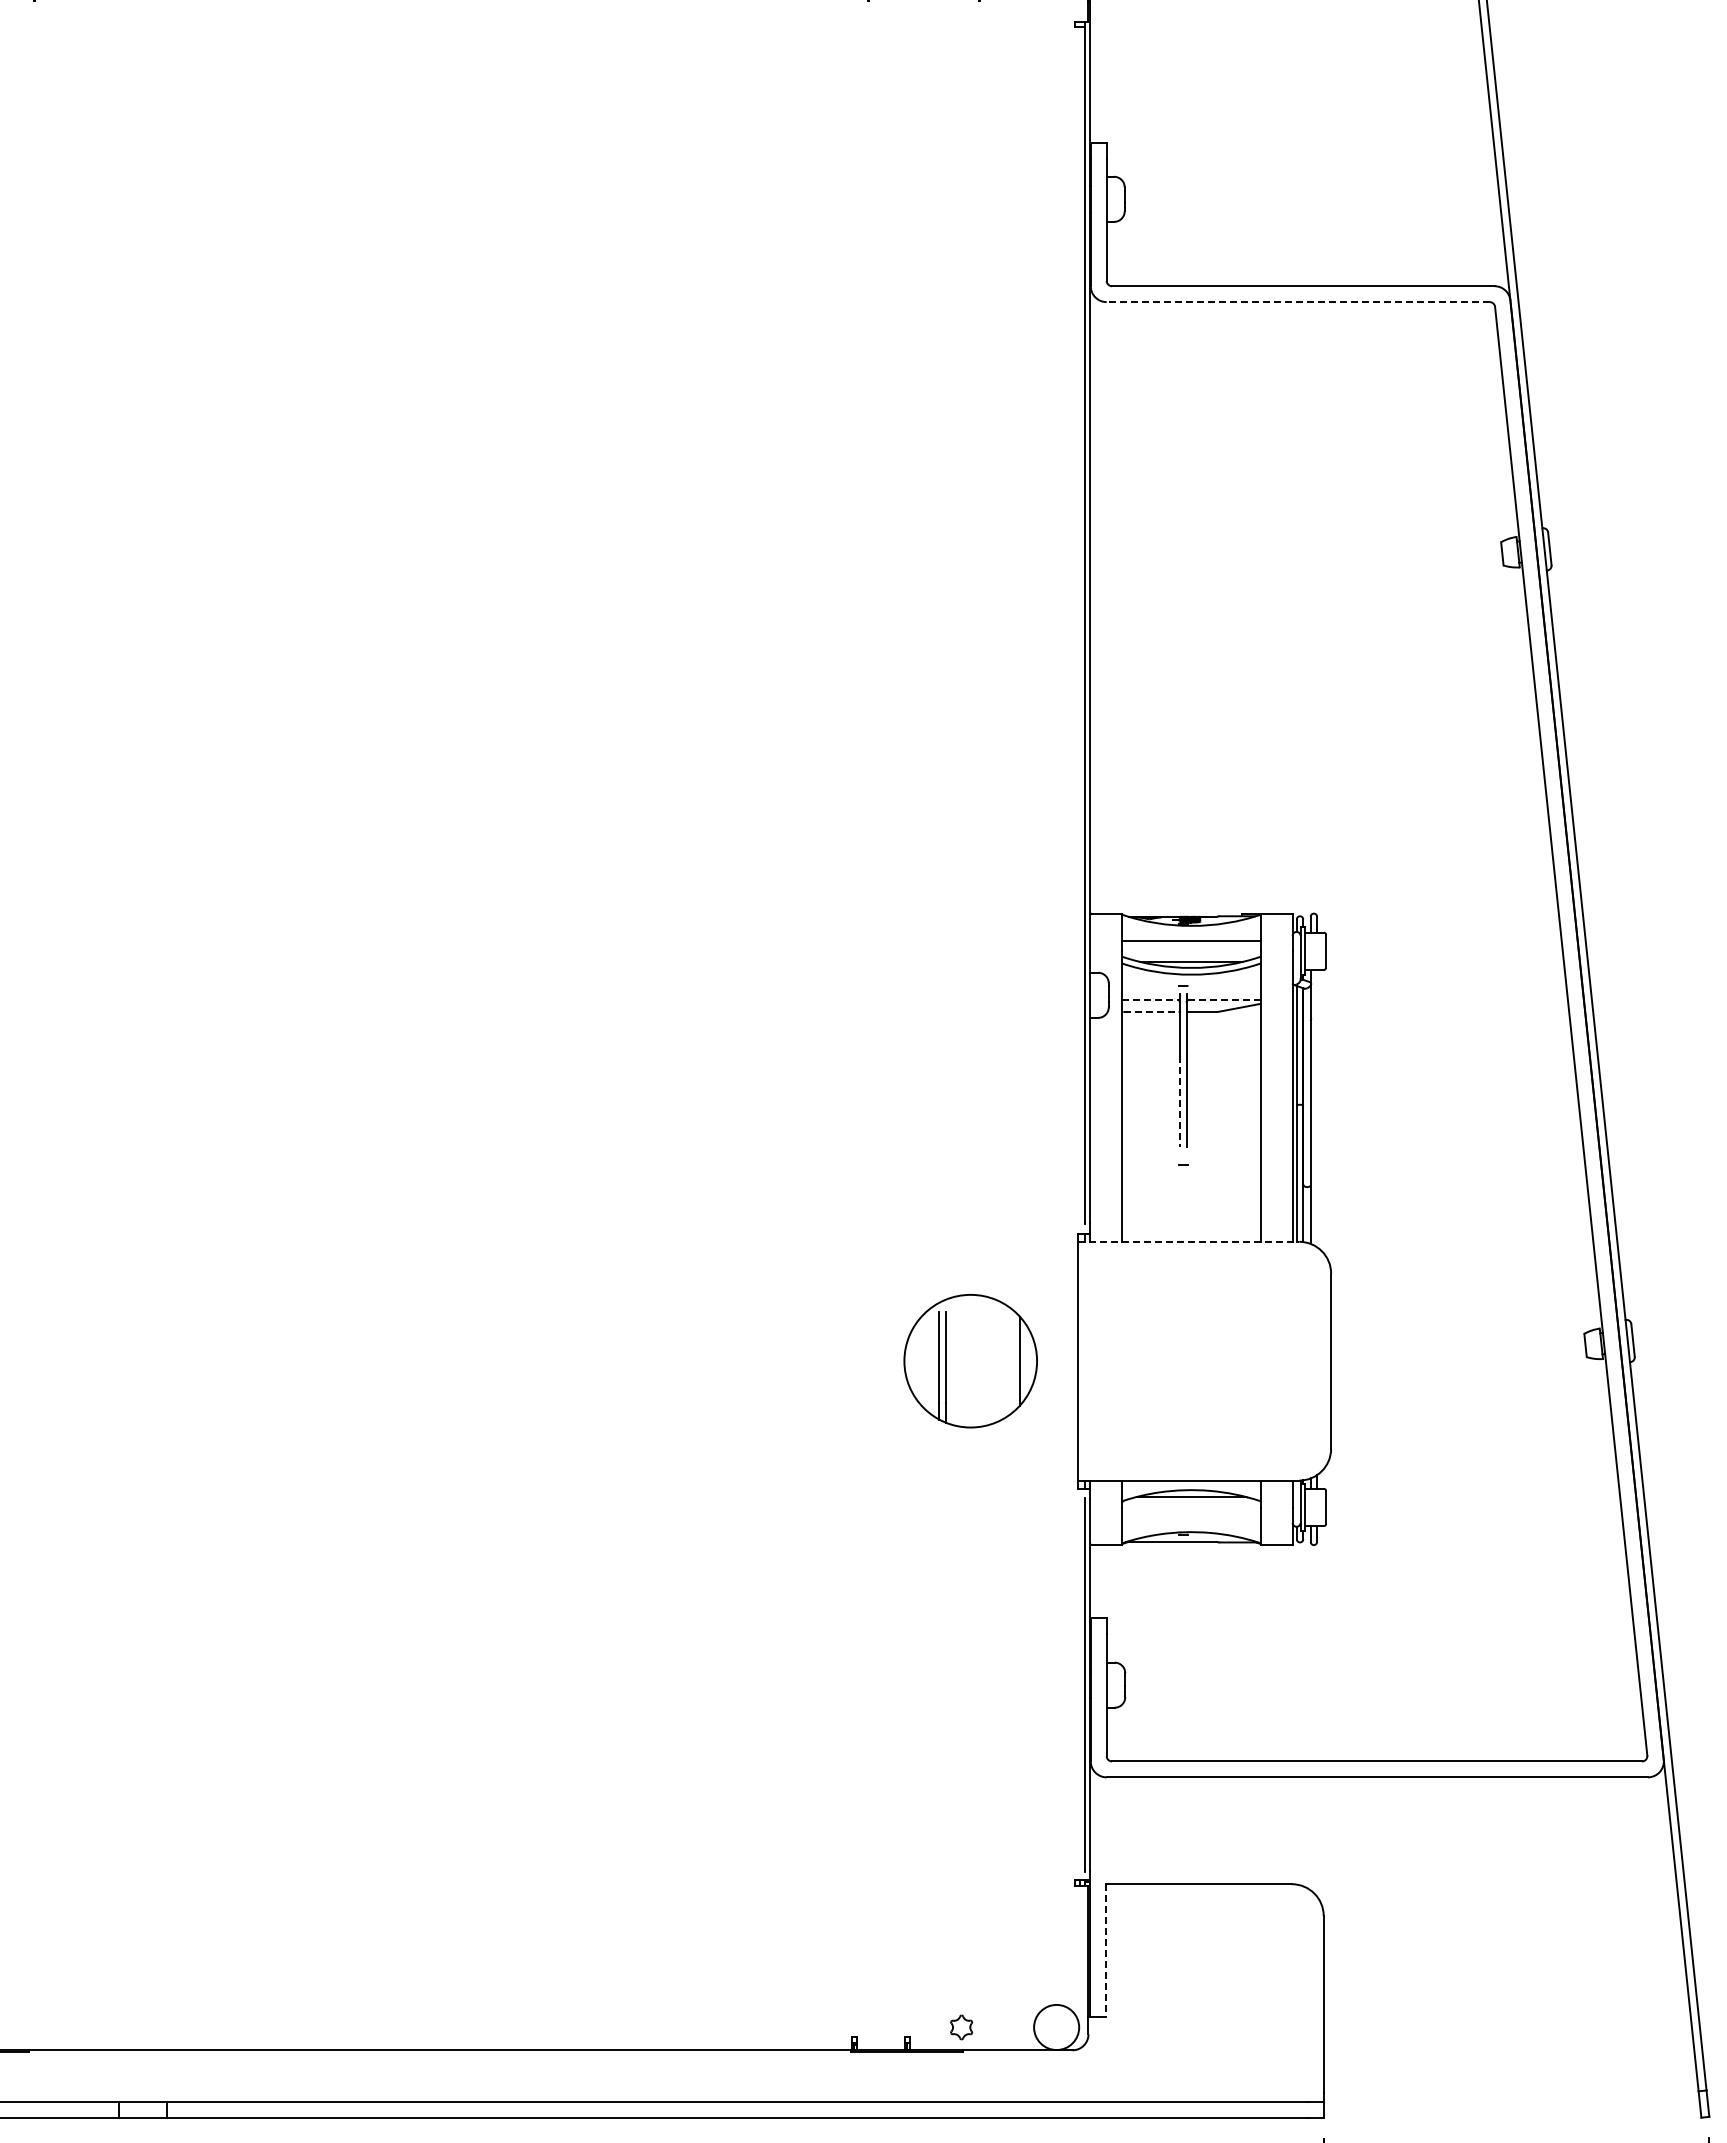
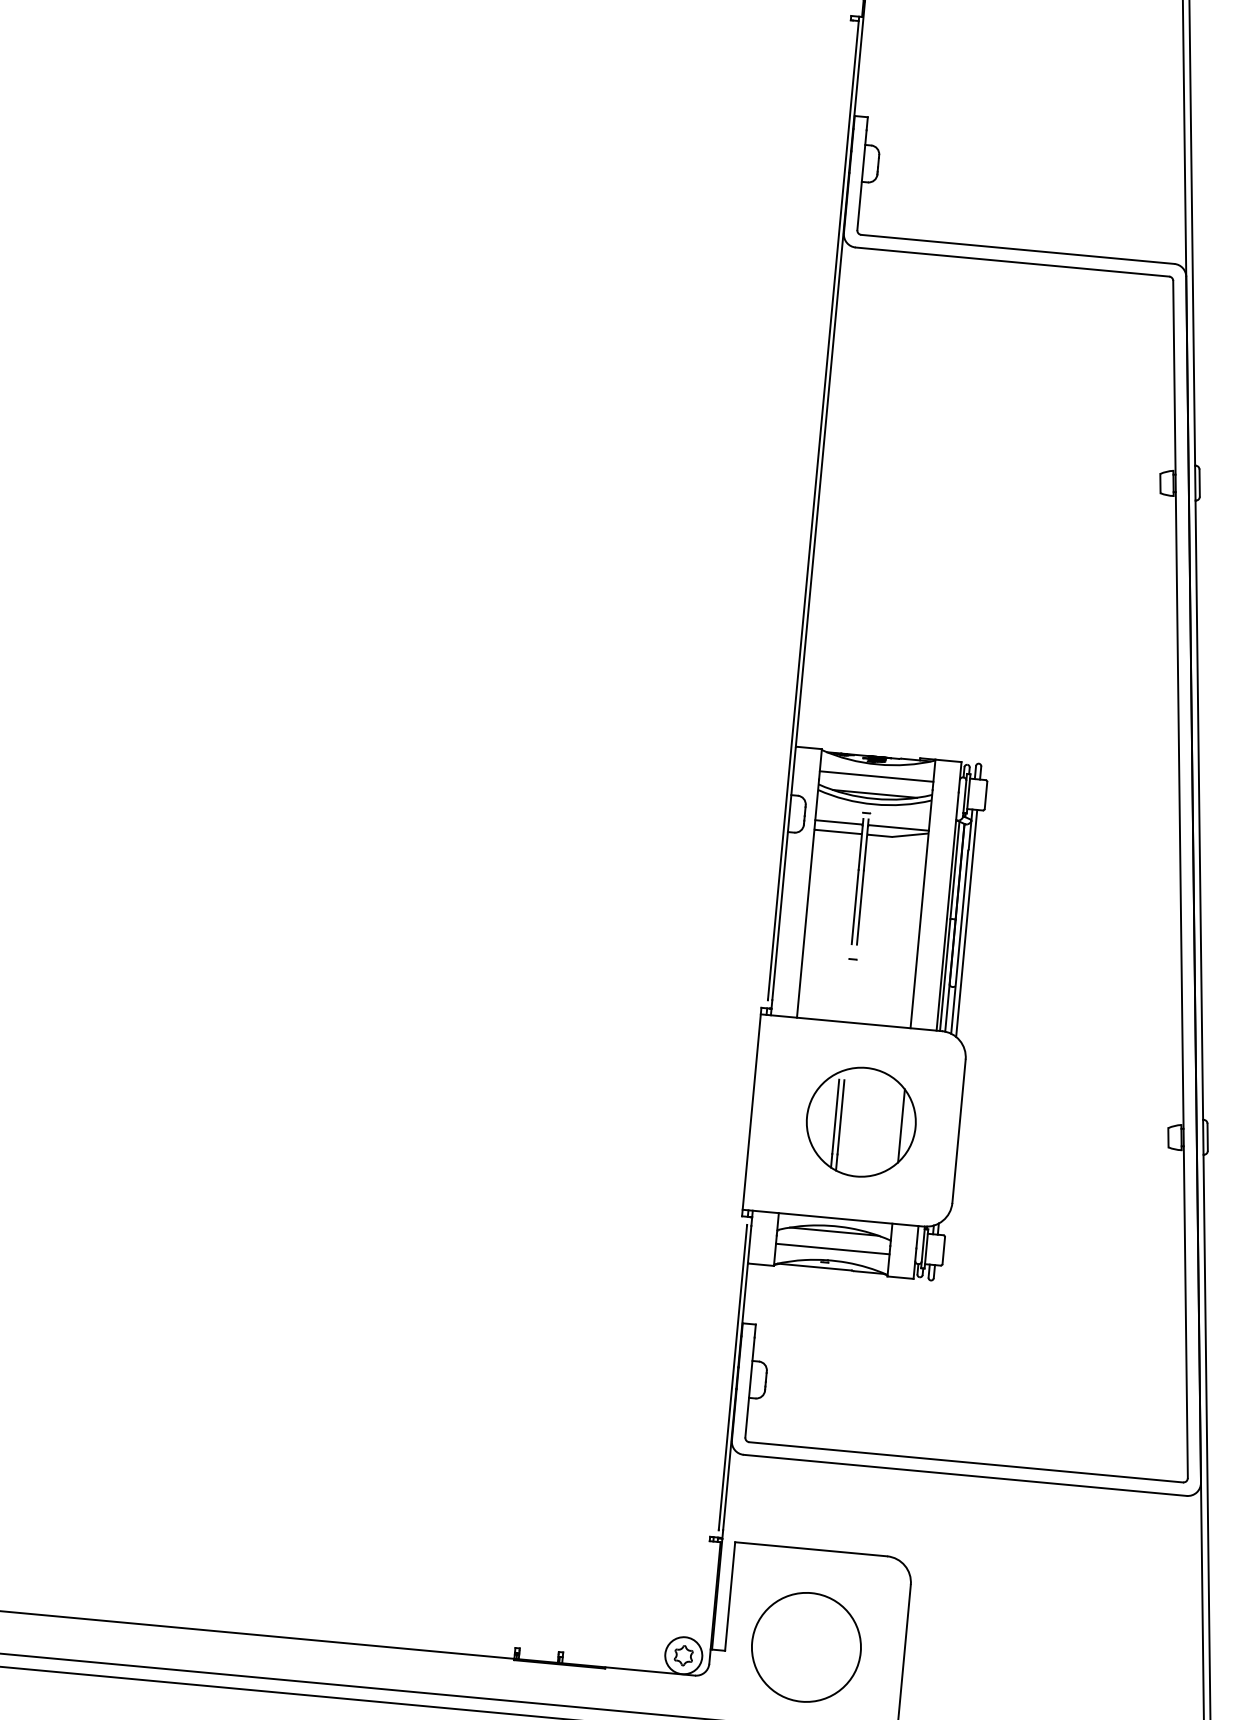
line: (1298, 302) -> (1012, 262), dashed -> solid
line: (1150, 1000) -> (838, 822), dashed -> solid
line: (1224, 1000) -> (899, 828), dashed -> solid
line: (1151, 1012) -> (838, 832), dashed -> solid
line: (1180, 1101) -> (855, 907), dashed -> solid
line: (1317, 1108) -> (967, 923), added
line: (1188, 1241) -> (851, 1022), dashed -> solid
part: (970, 1361) -> (861, 1122), moved
line: (1191, 1518) -> (832, 1249), added
line: (1106, 1951) -> (730, 1597), dashed -> solid
circle: (1204, 2003) -> (806, 1647), added
part: (961, 2027) -> (683, 1655), moved

